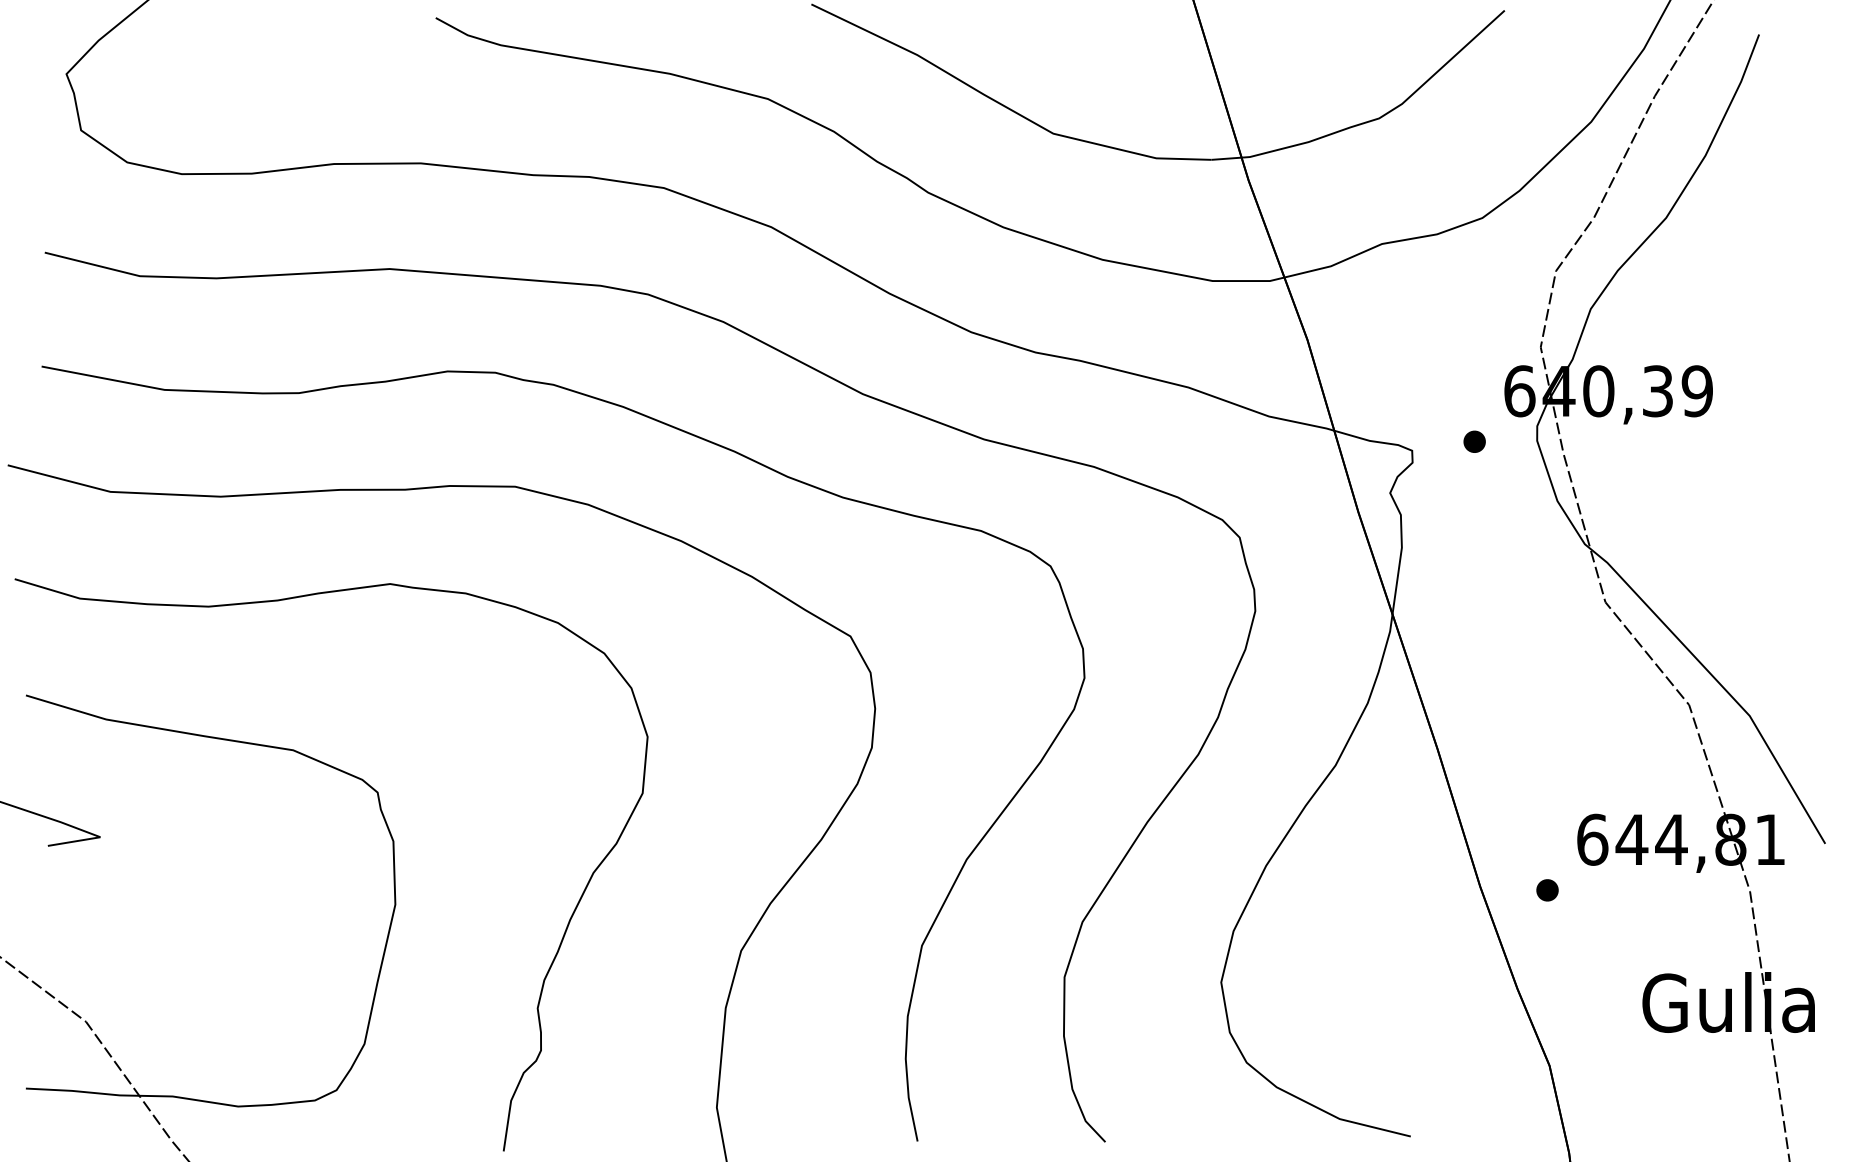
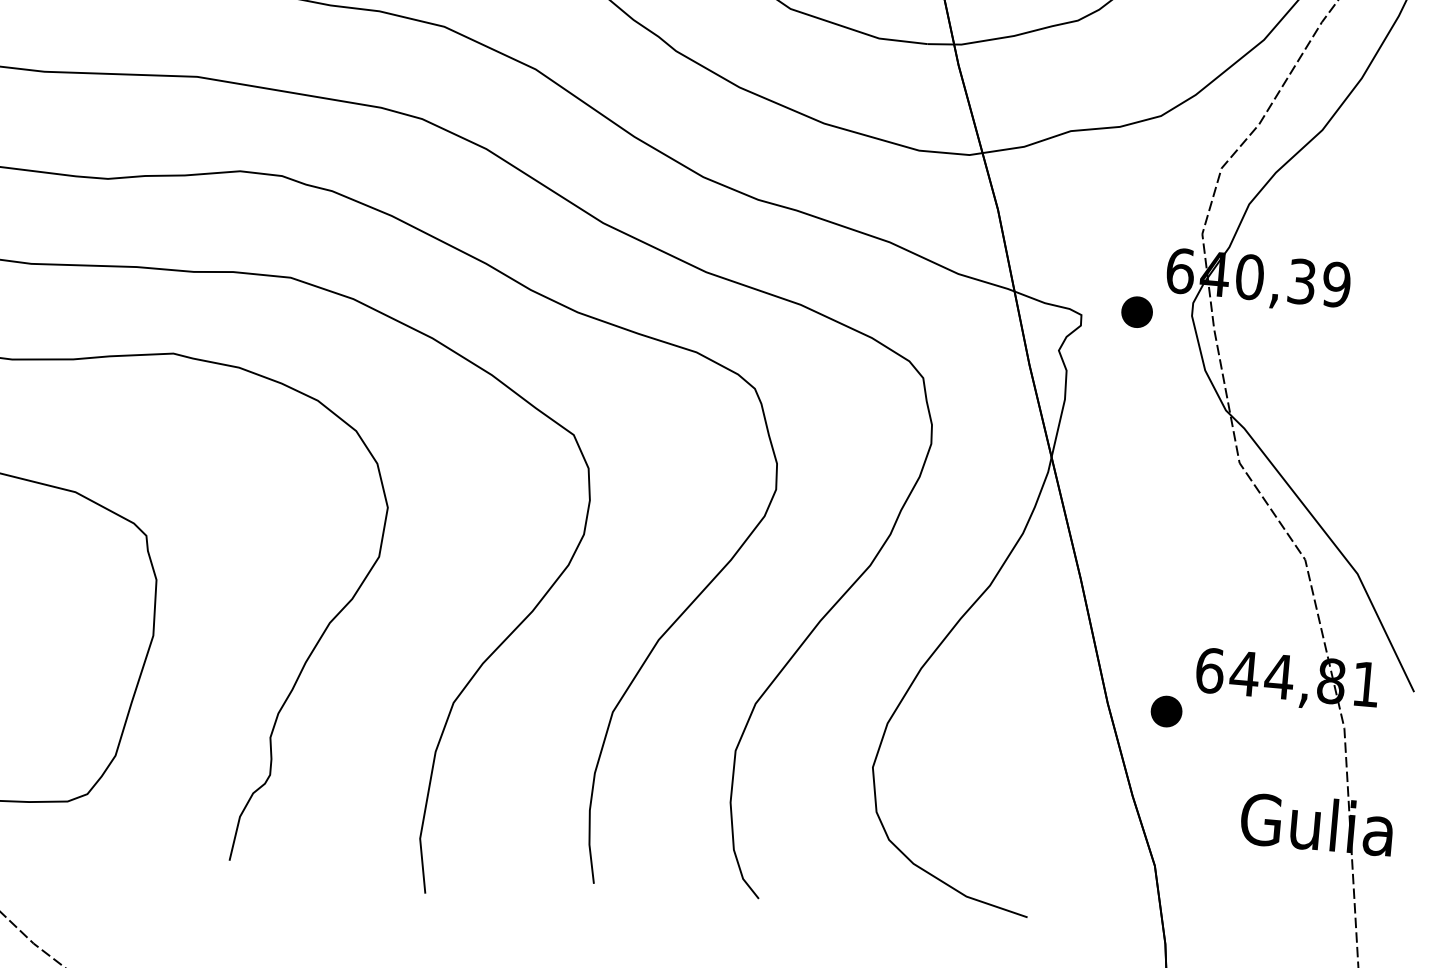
part: (1474, 441) -> (1136, 311), size x1.6
part: (1547, 890) -> (1166, 711), size x1.6

